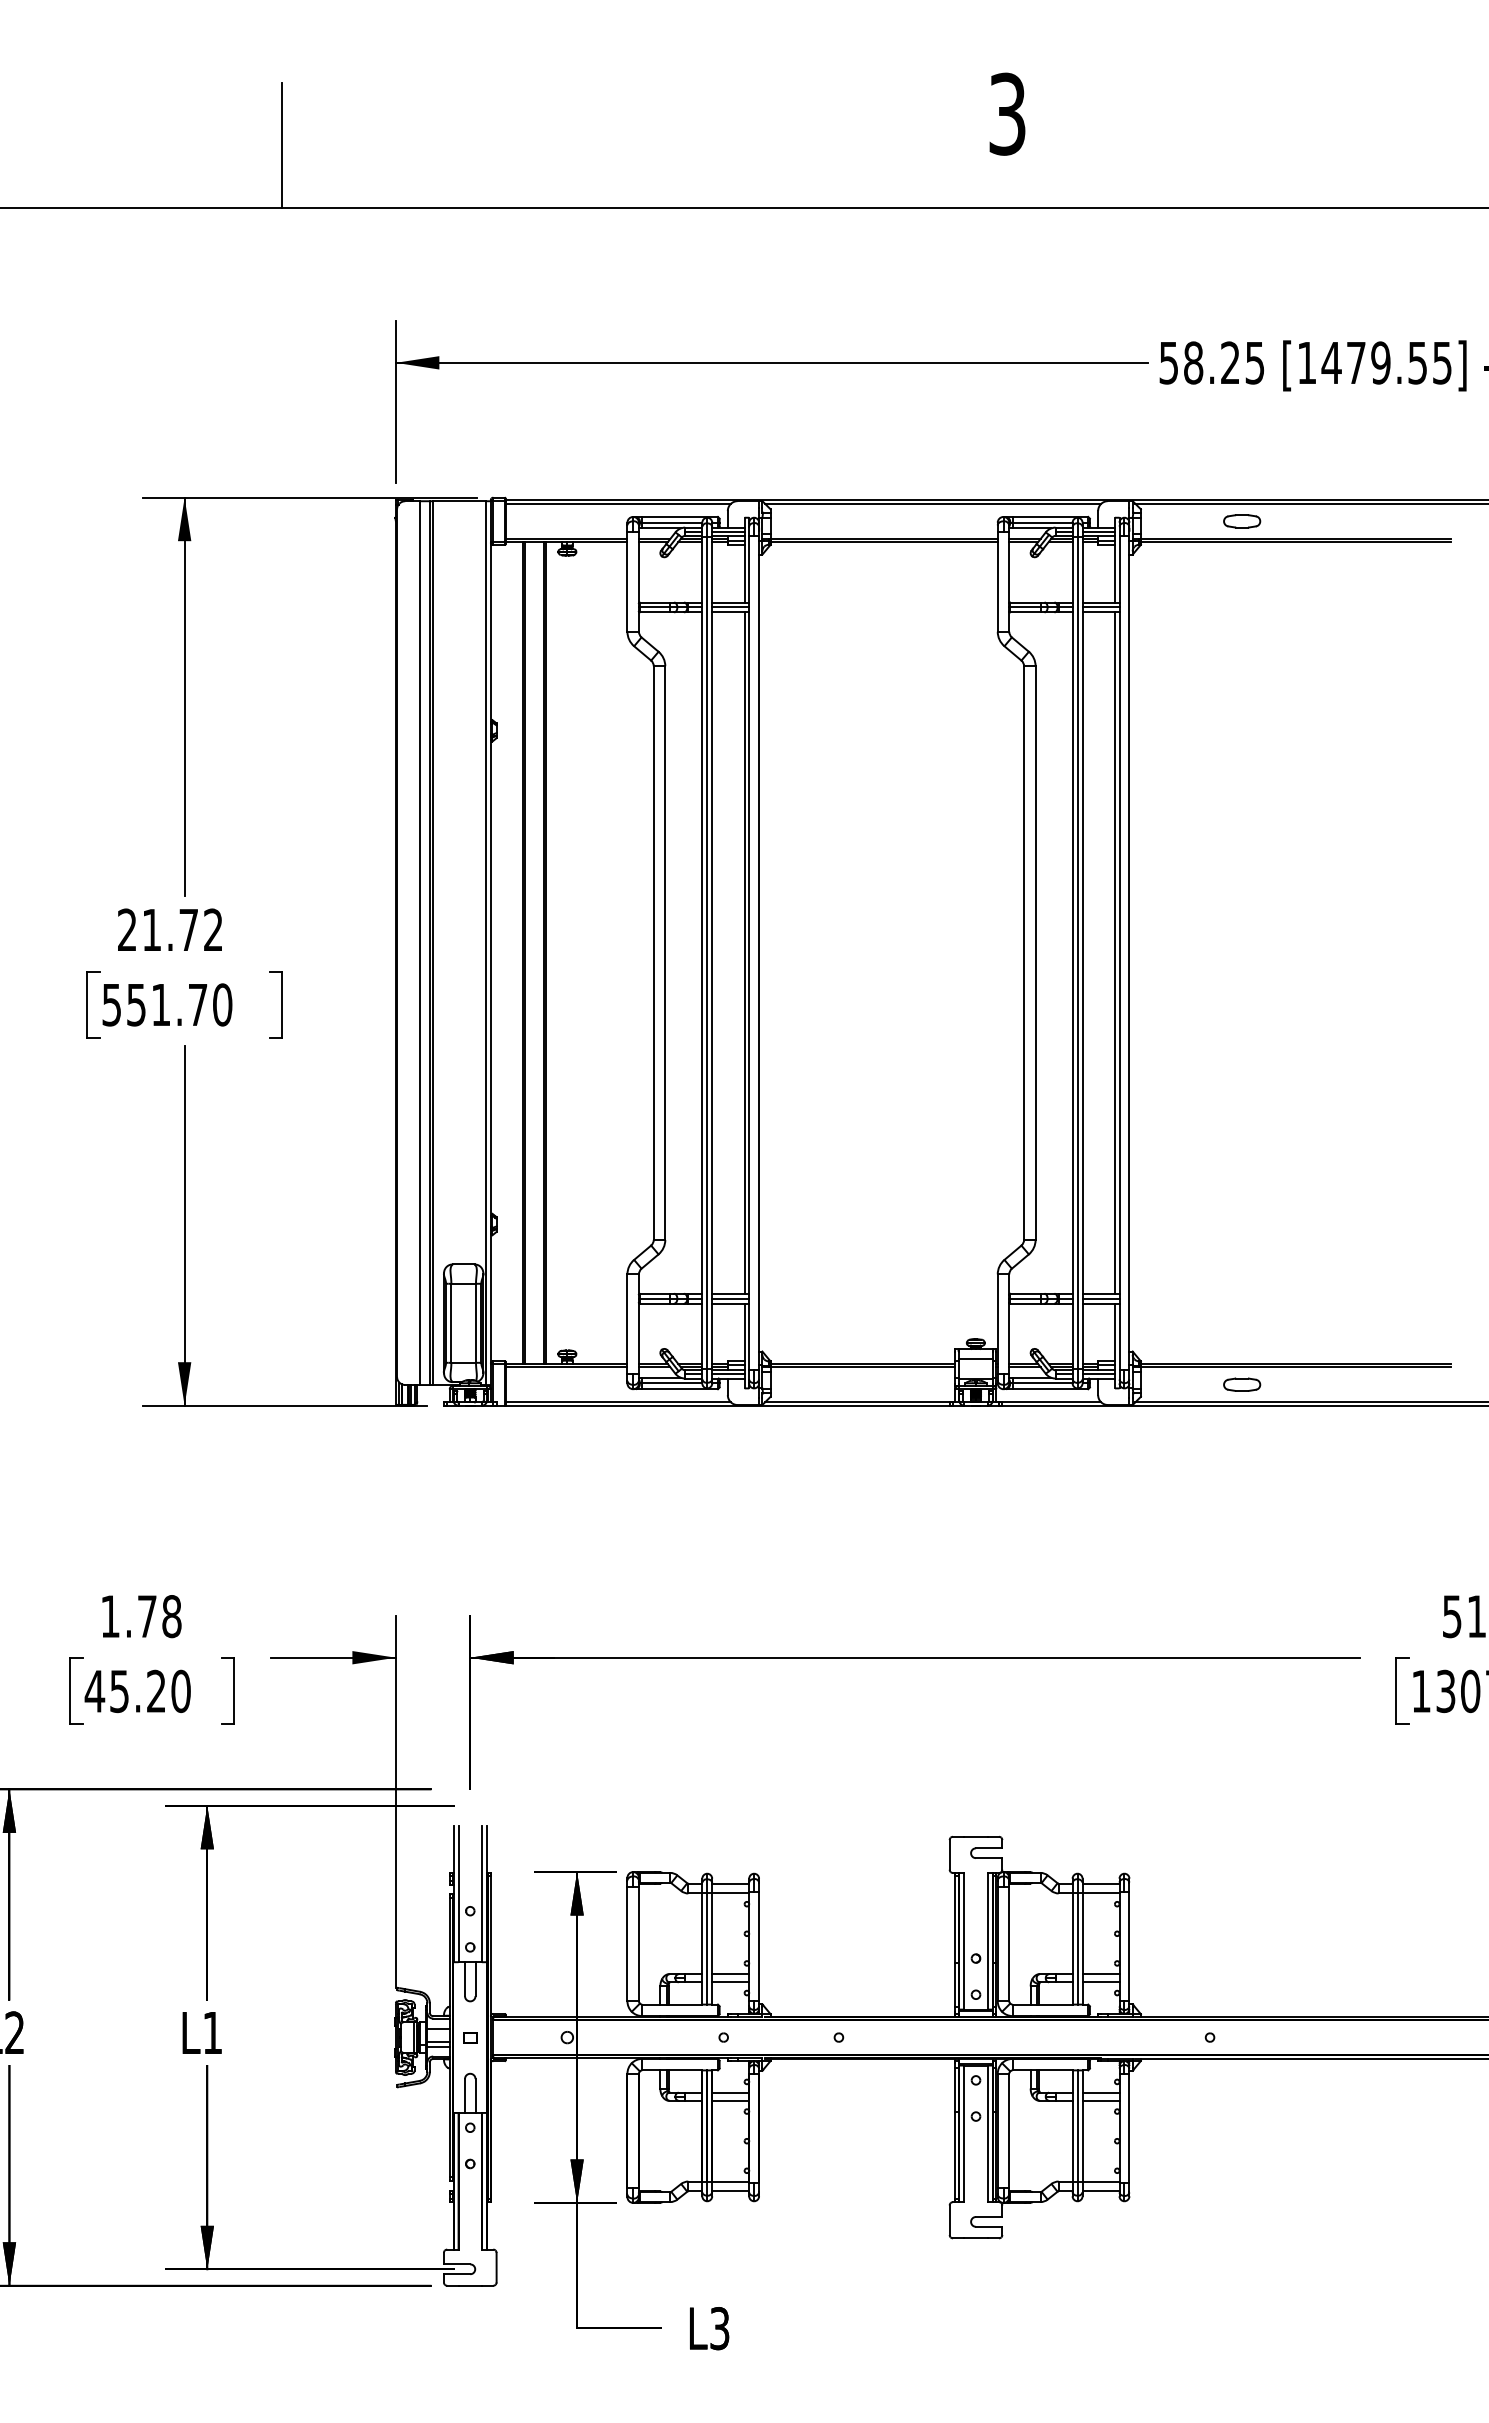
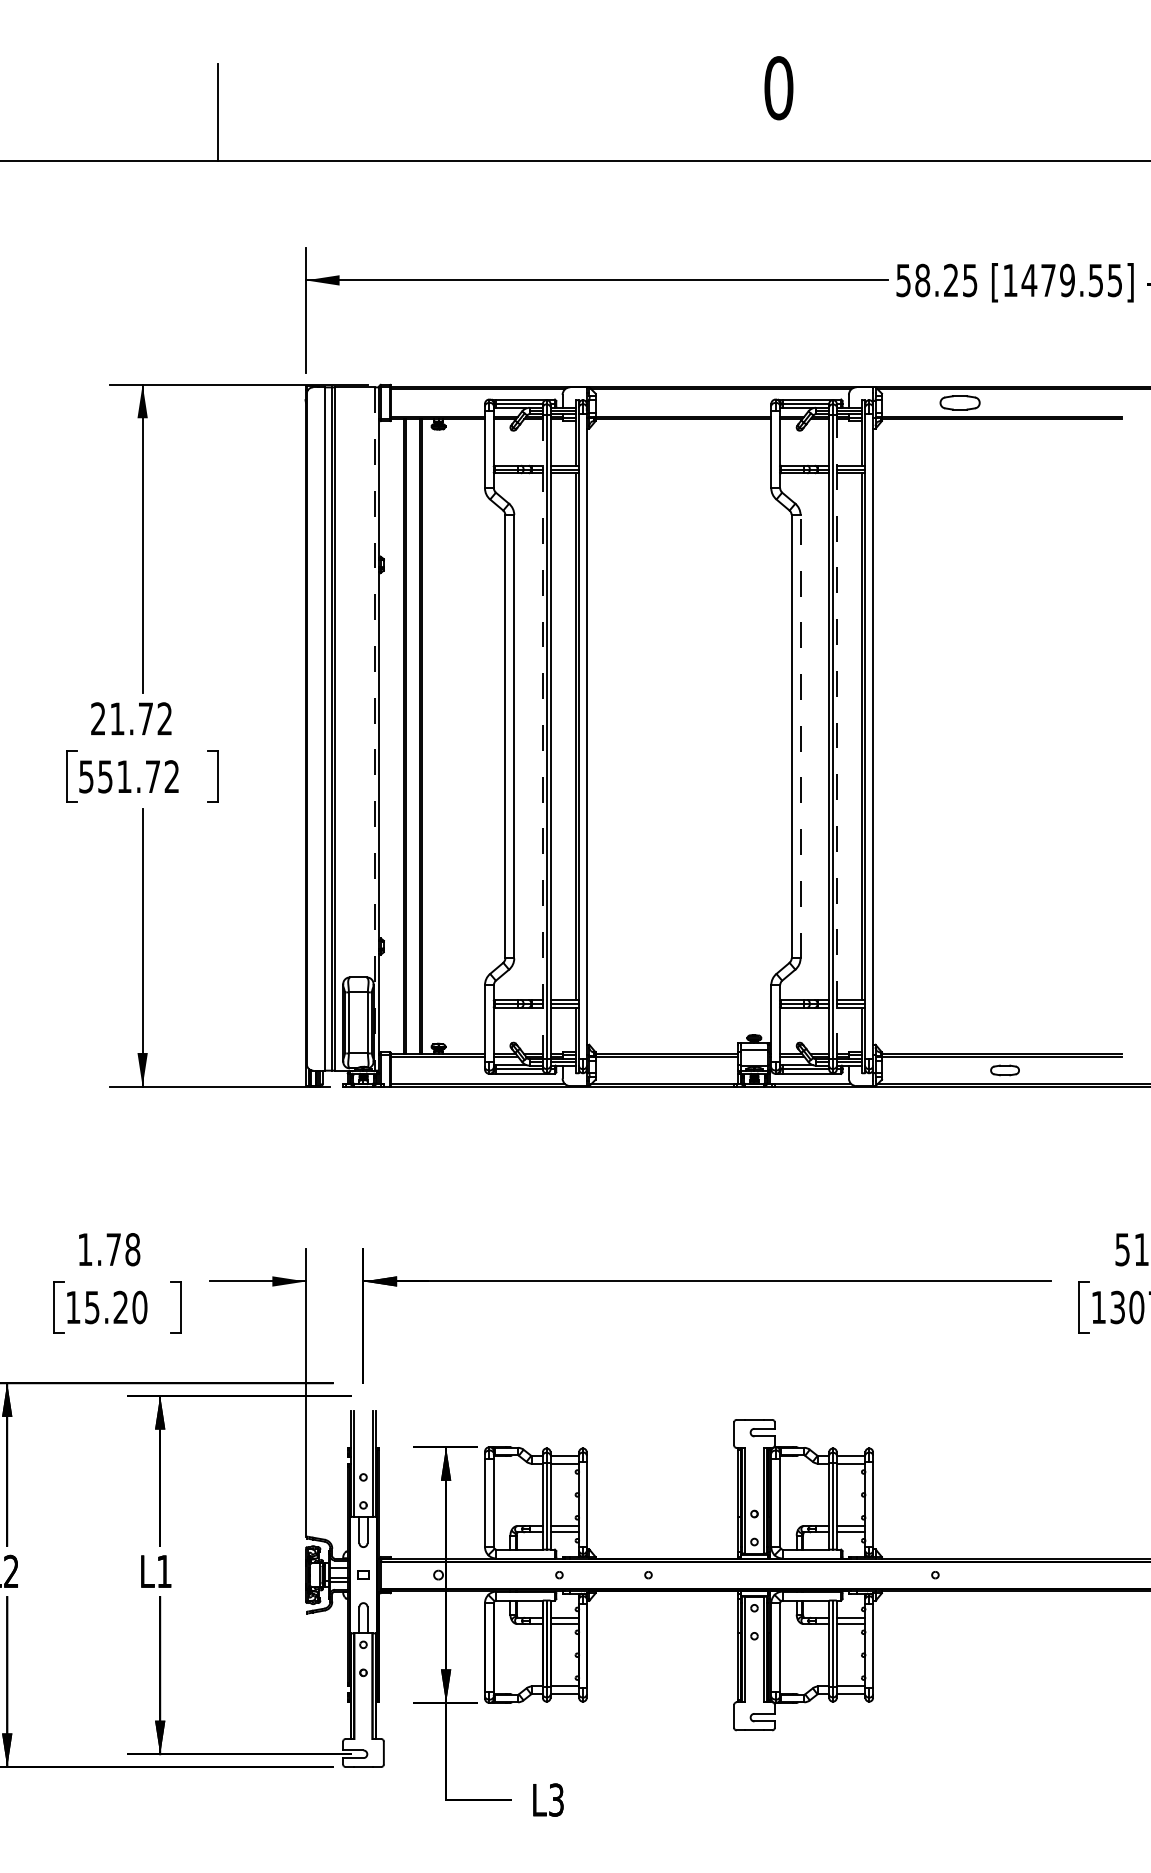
text: (1007, 113) -> (778, 87), 3 -> 0
part: (1242, 521) -> (960, 403), size x1.4
line: (485, 943) -> (375, 729), solid -> dashed
line: (1082, 952) -> (836, 736), solid -> dashed
line: (702, 953) -> (543, 737), solid -> dashed
line: (1035, 953) -> (800, 737), solid -> dashed
text: (222, 1004) -> (171, 776), 551.70 -> 551.72
part: (1242, 1384) -> (1005, 1070), moved
text: (94, 1691) -> (72, 1307), 45.20 -> 15.20

